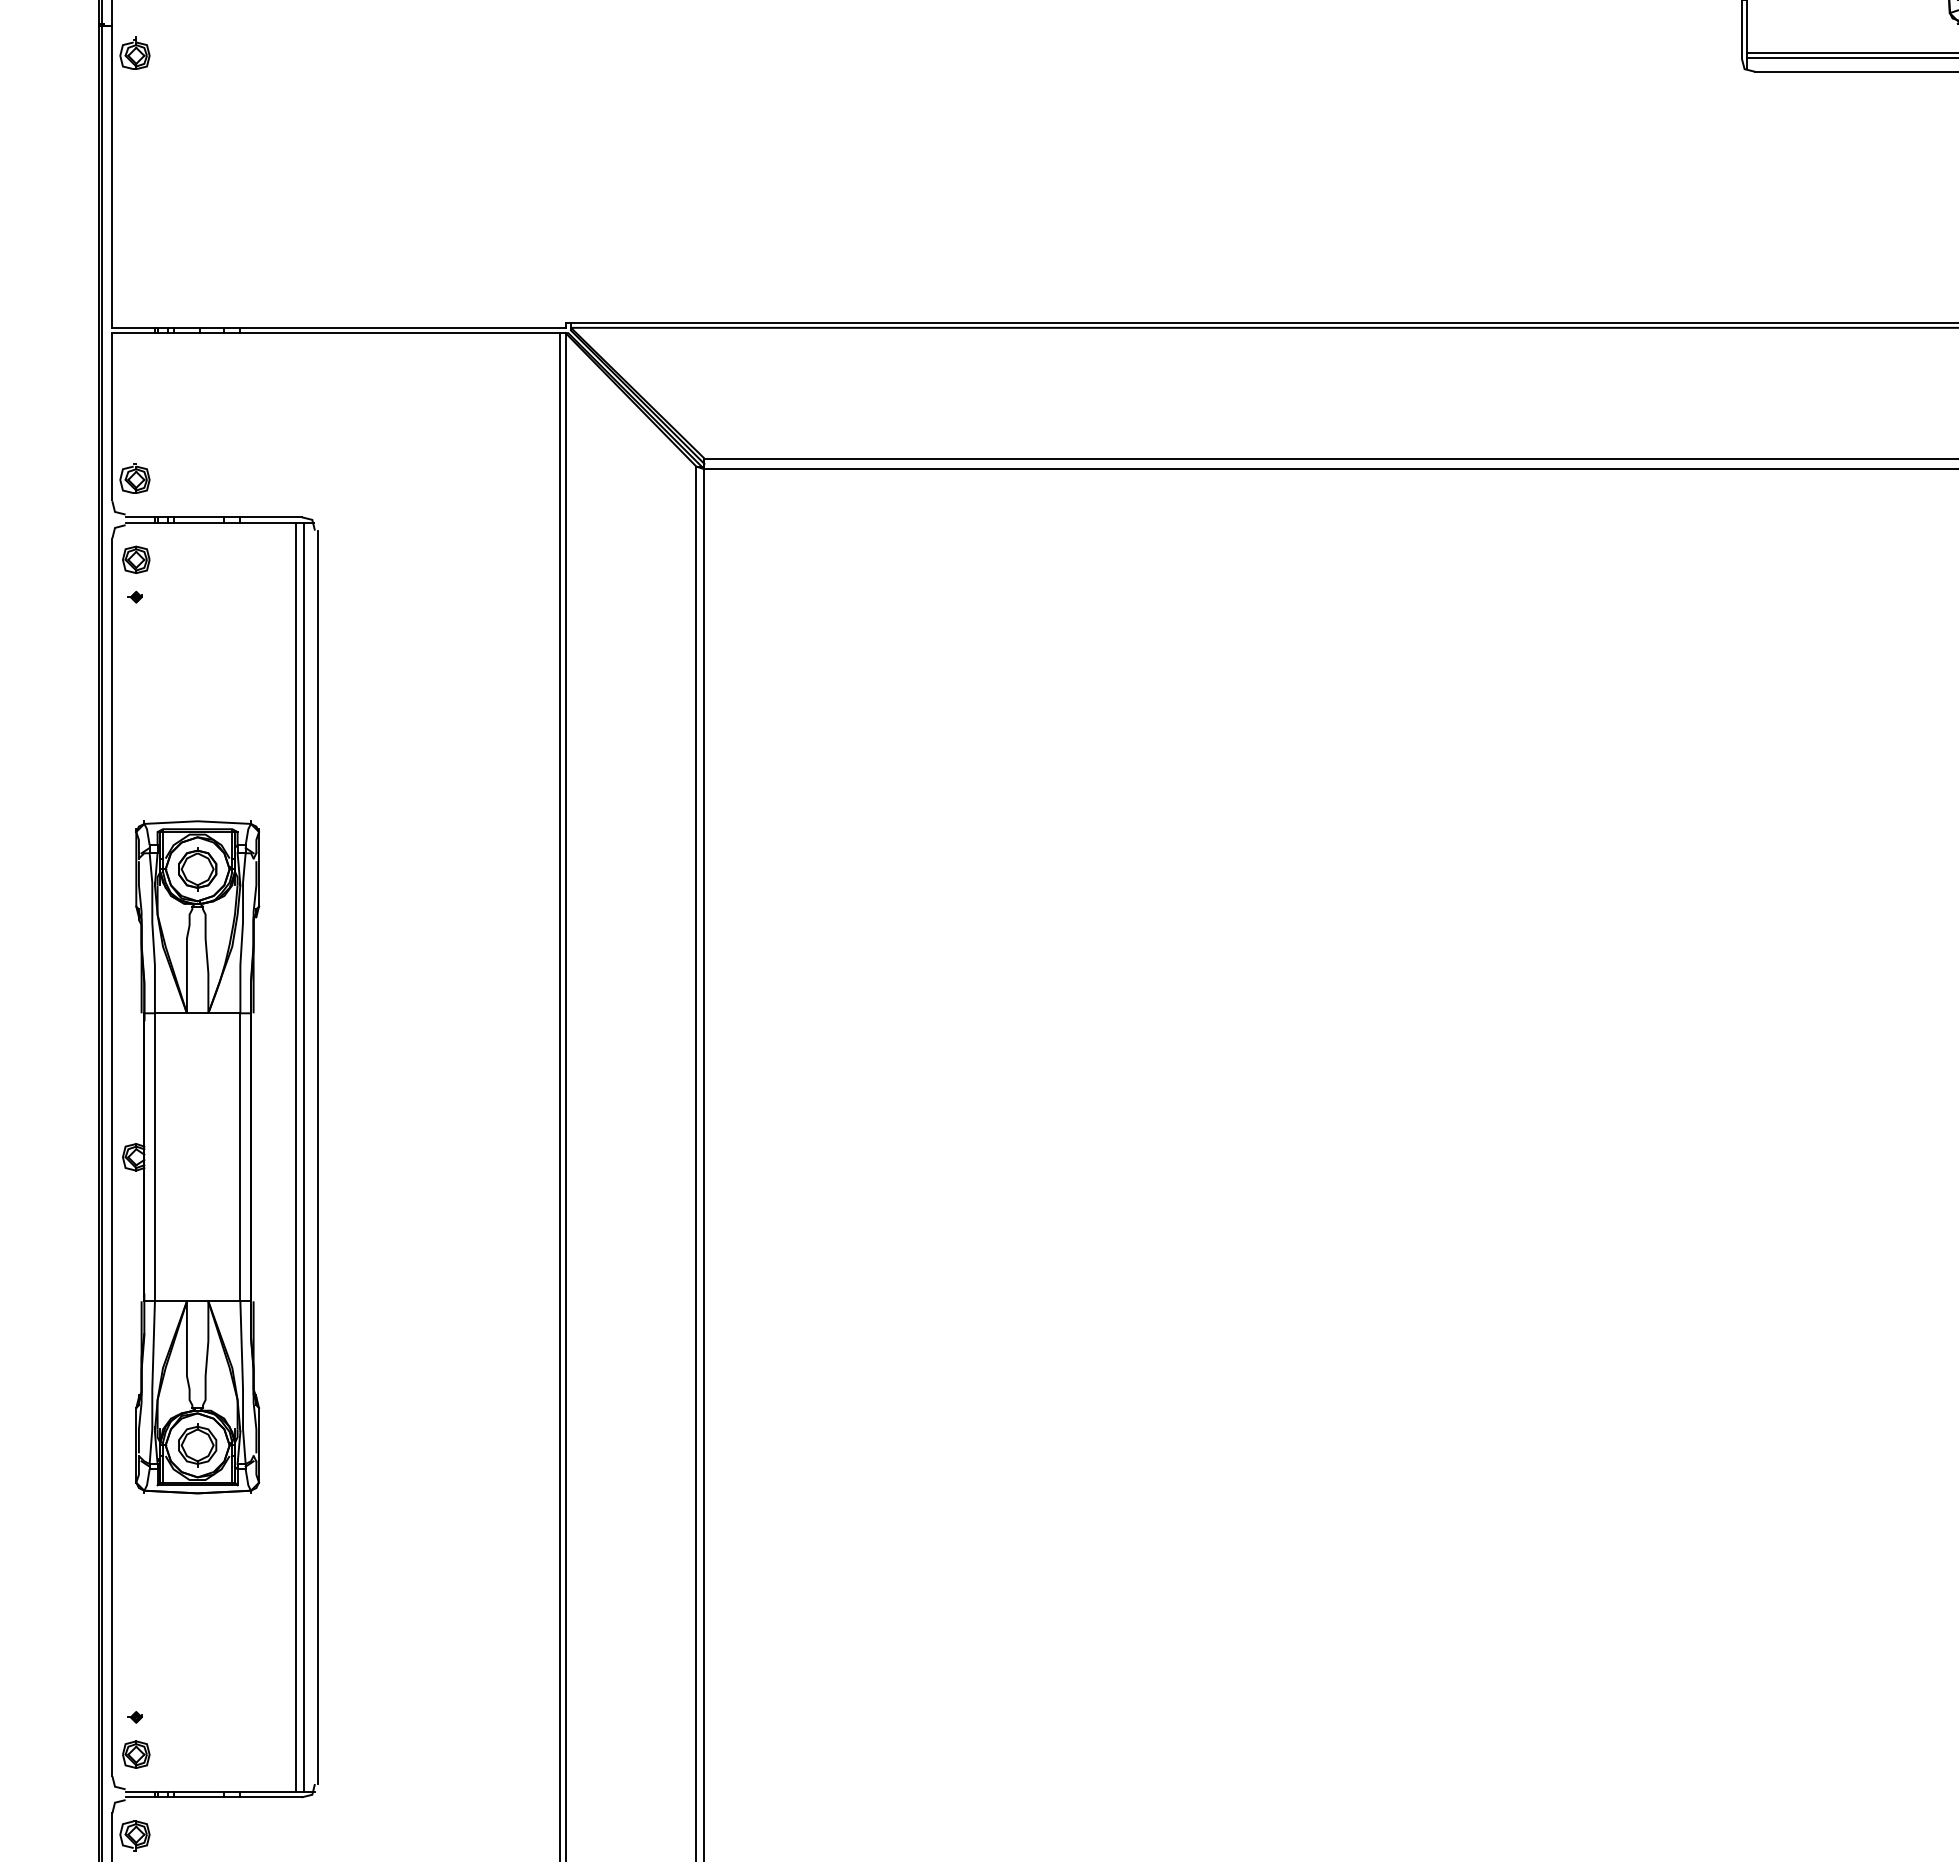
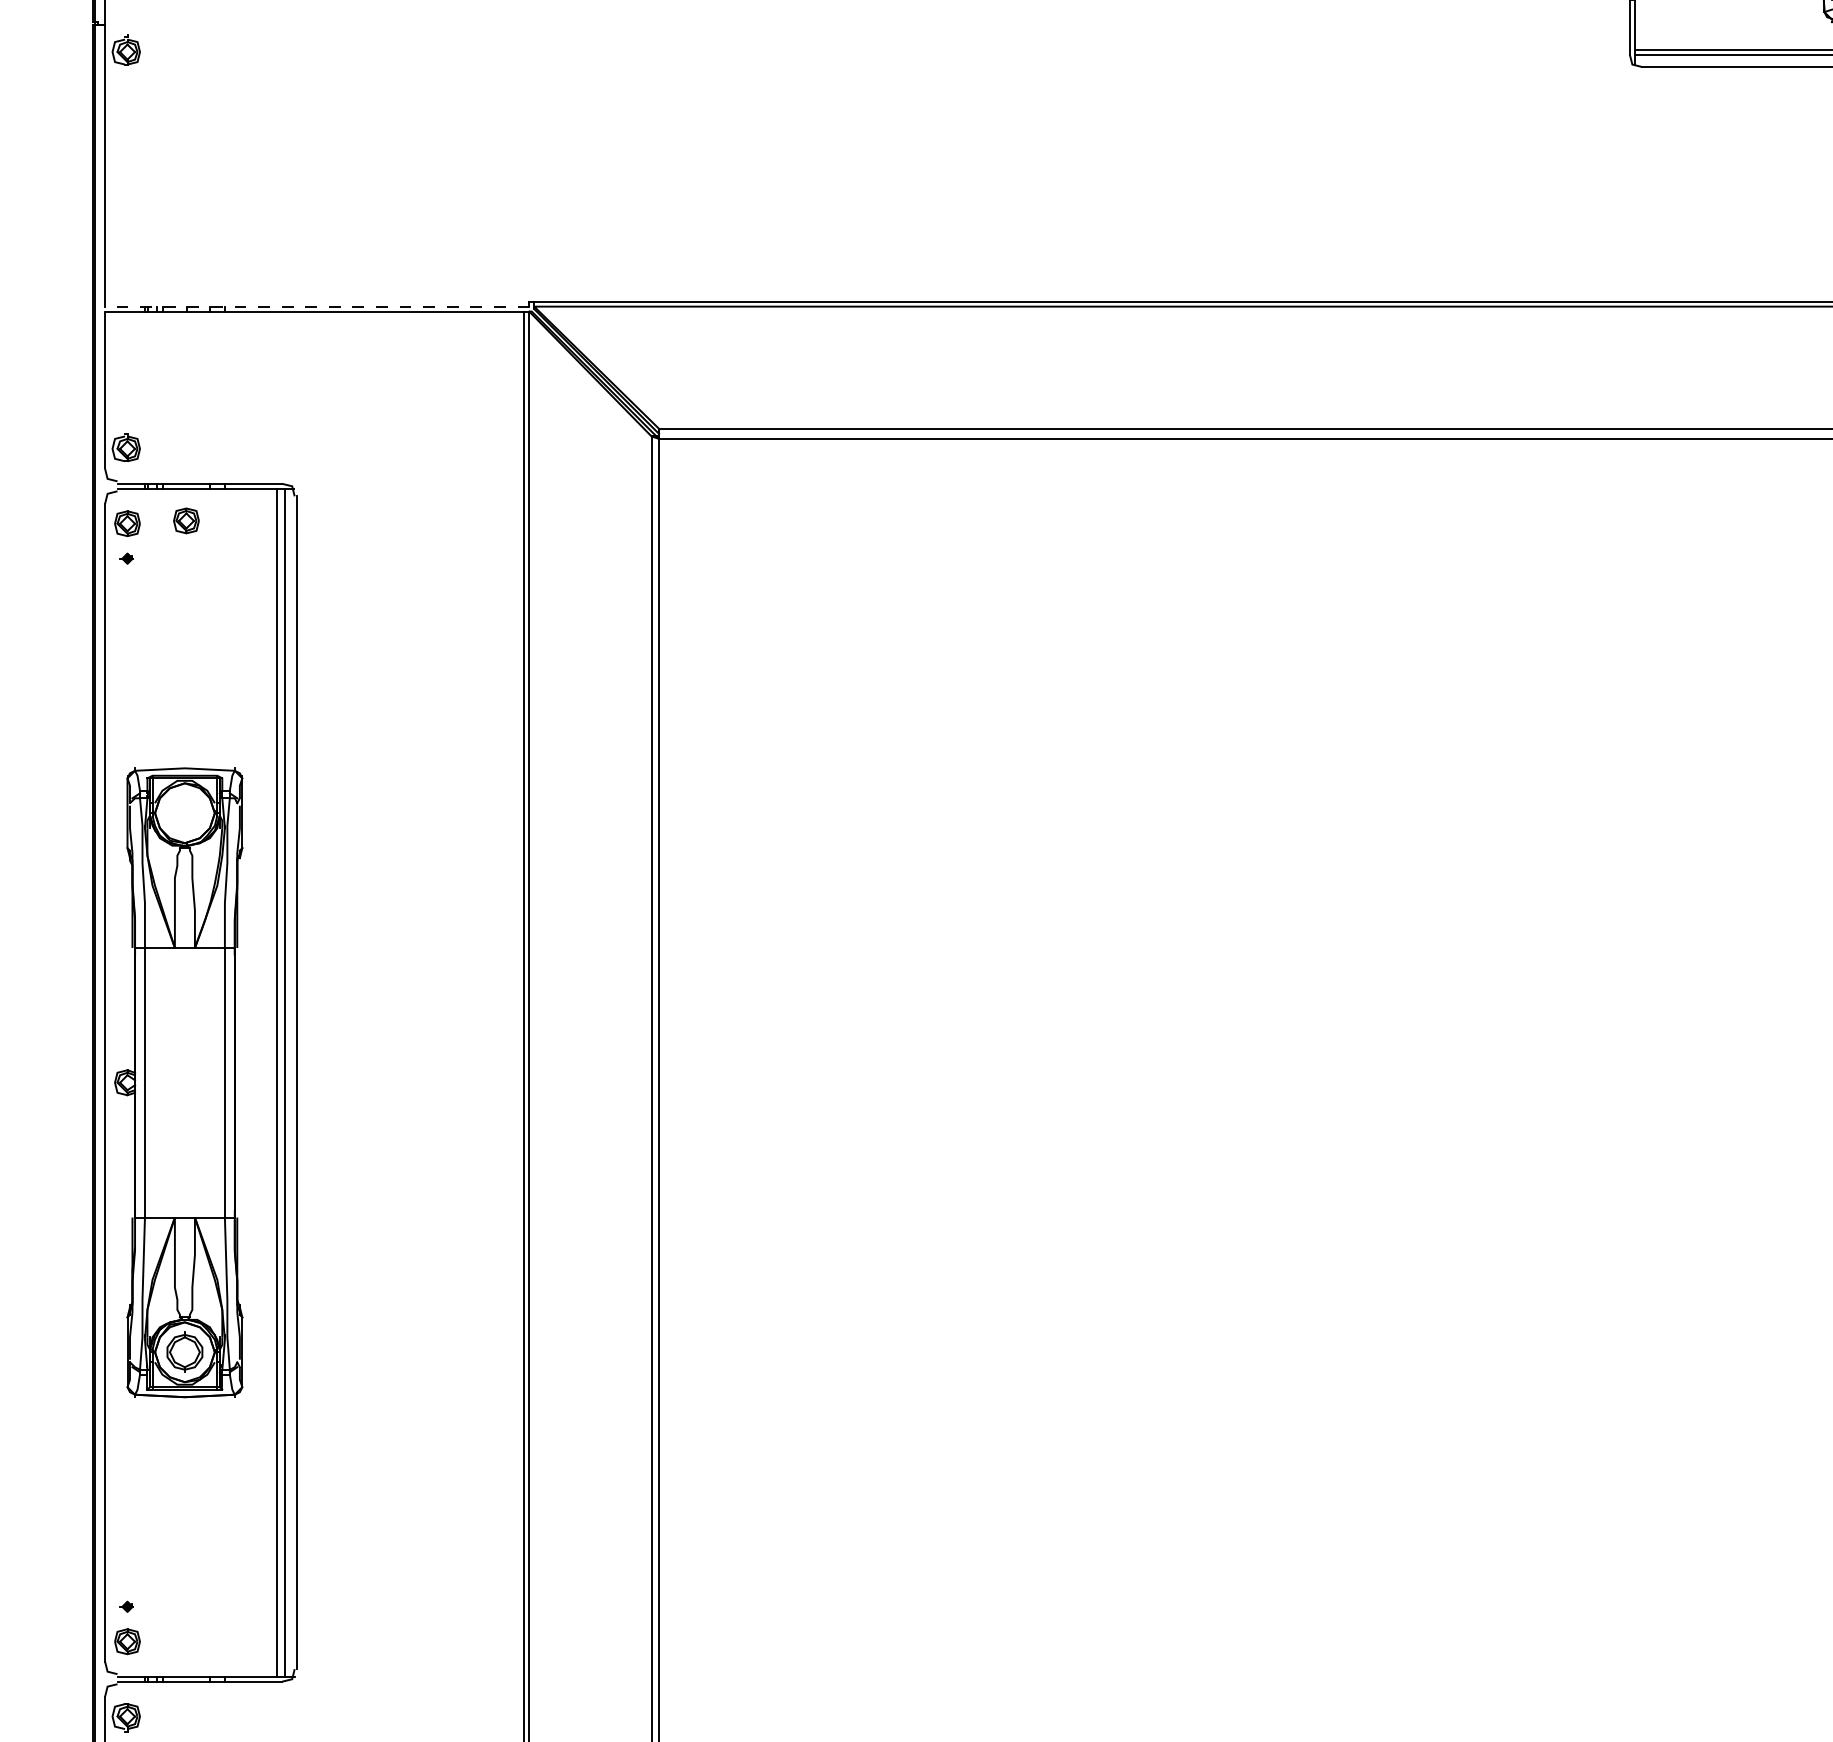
line: (339, 327) -> (317, 306), solid -> dashed
part: (199, 556) -> (186, 520), added
part: (197, 869) -> (184, 813), removed

